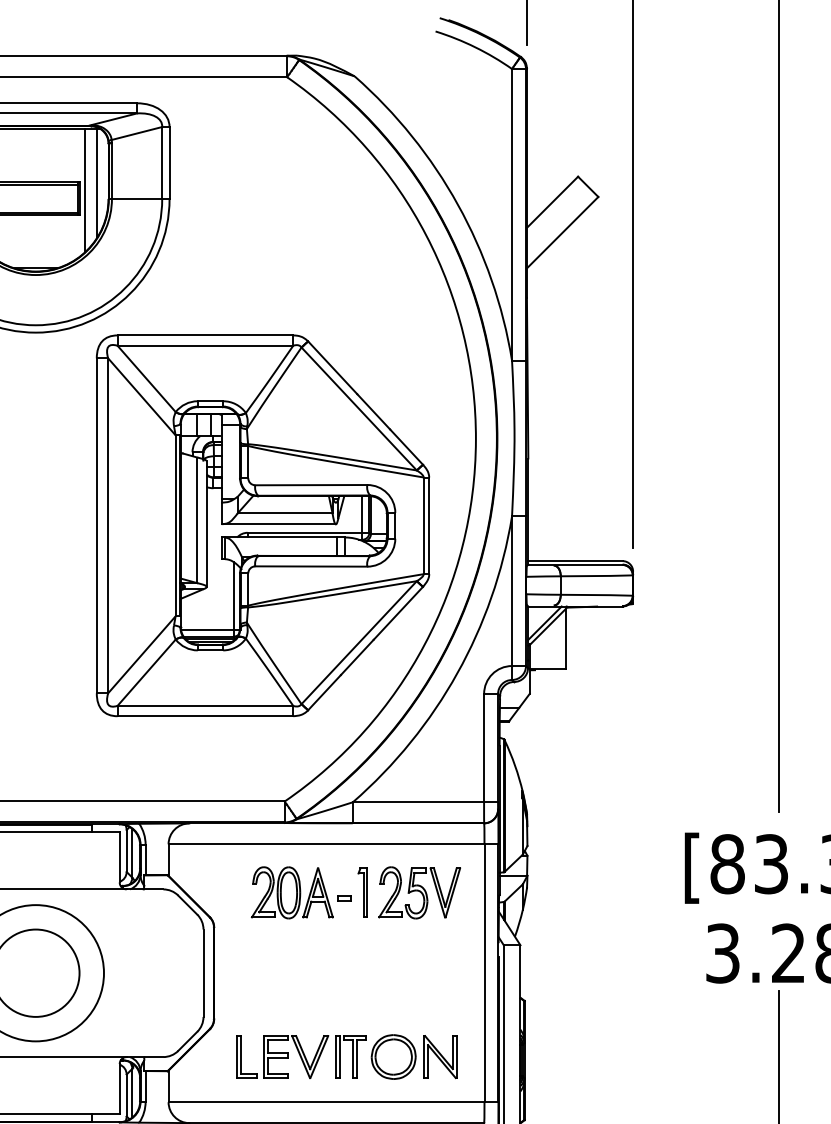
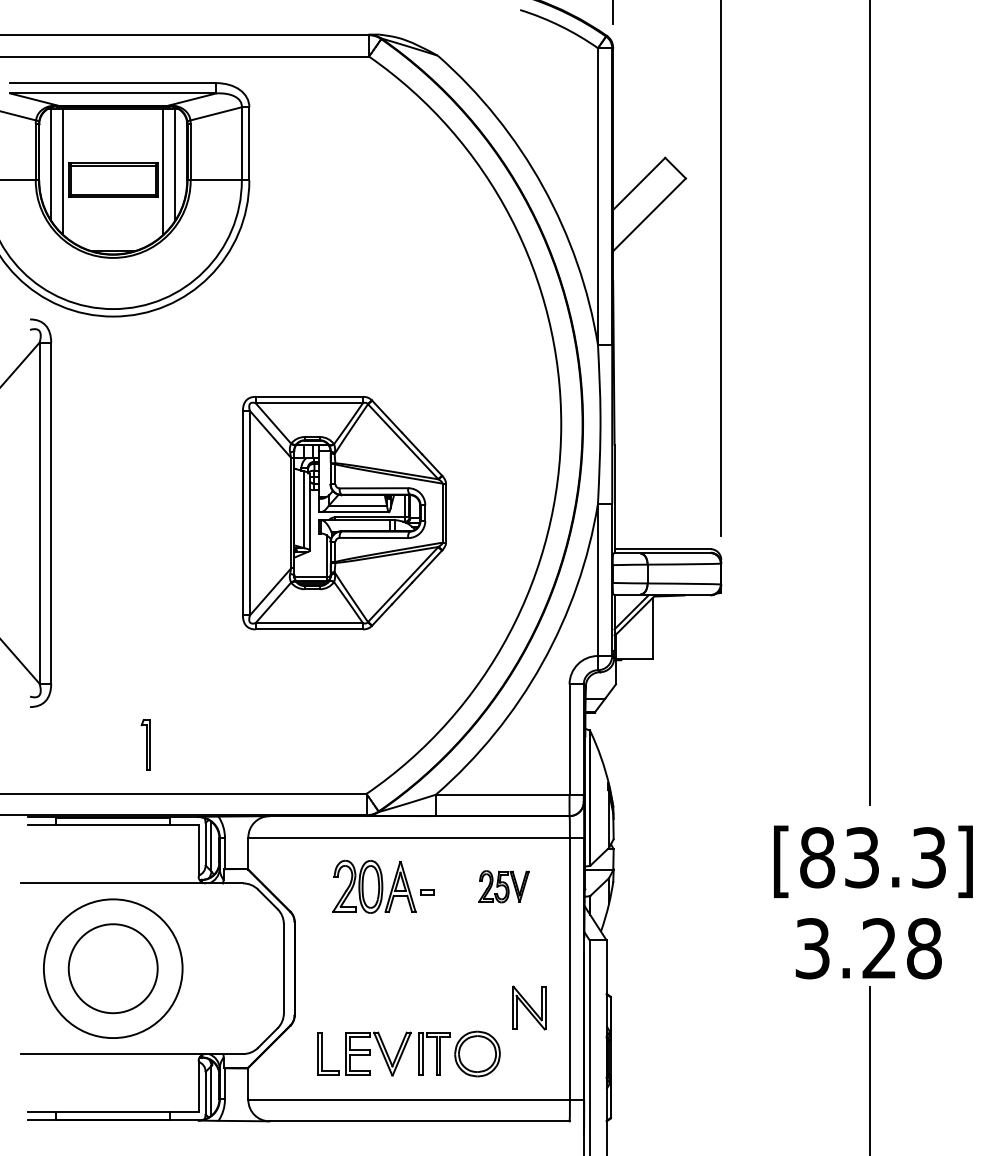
part: (263, 525) -> (344, 512), size x0.6
part: (362, 892) -> (145, 744), moved
part: (419, 892) -> (503, 886), size x0.6
part: (440, 1056) -> (529, 1007), moved

